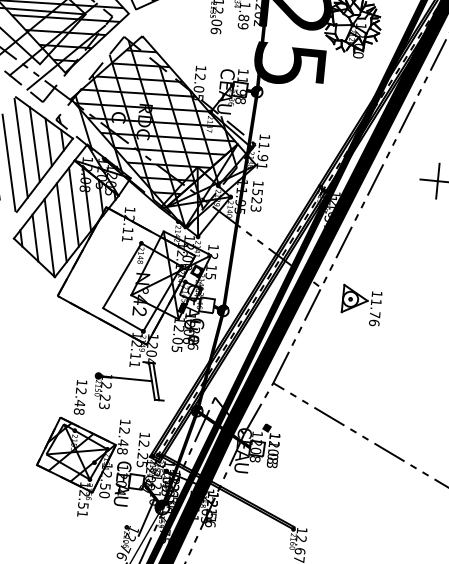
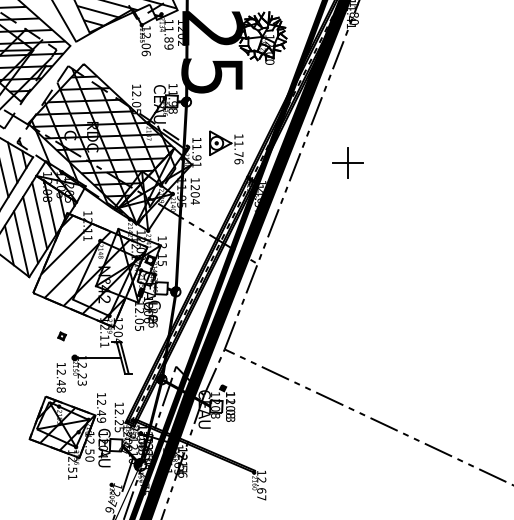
text: (255, 200) -> (194, 194), 1523 -> 1204
hatch: (130, 274) -> (93, 268), added
part: (361, 305) -> (226, 147), moved
part: (85, 349) -> (61, 336), added
text: (122, 450) -> (101, 419), 12.48 -> 12.49

